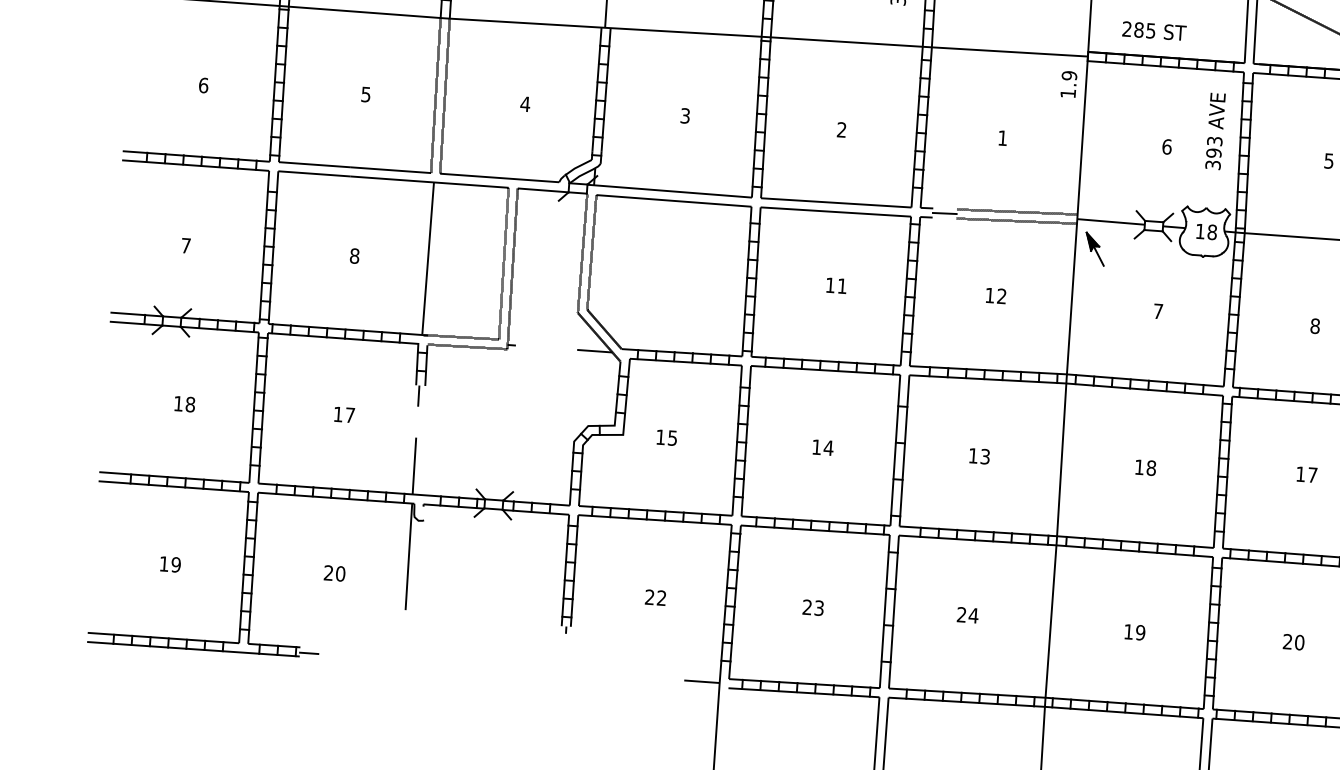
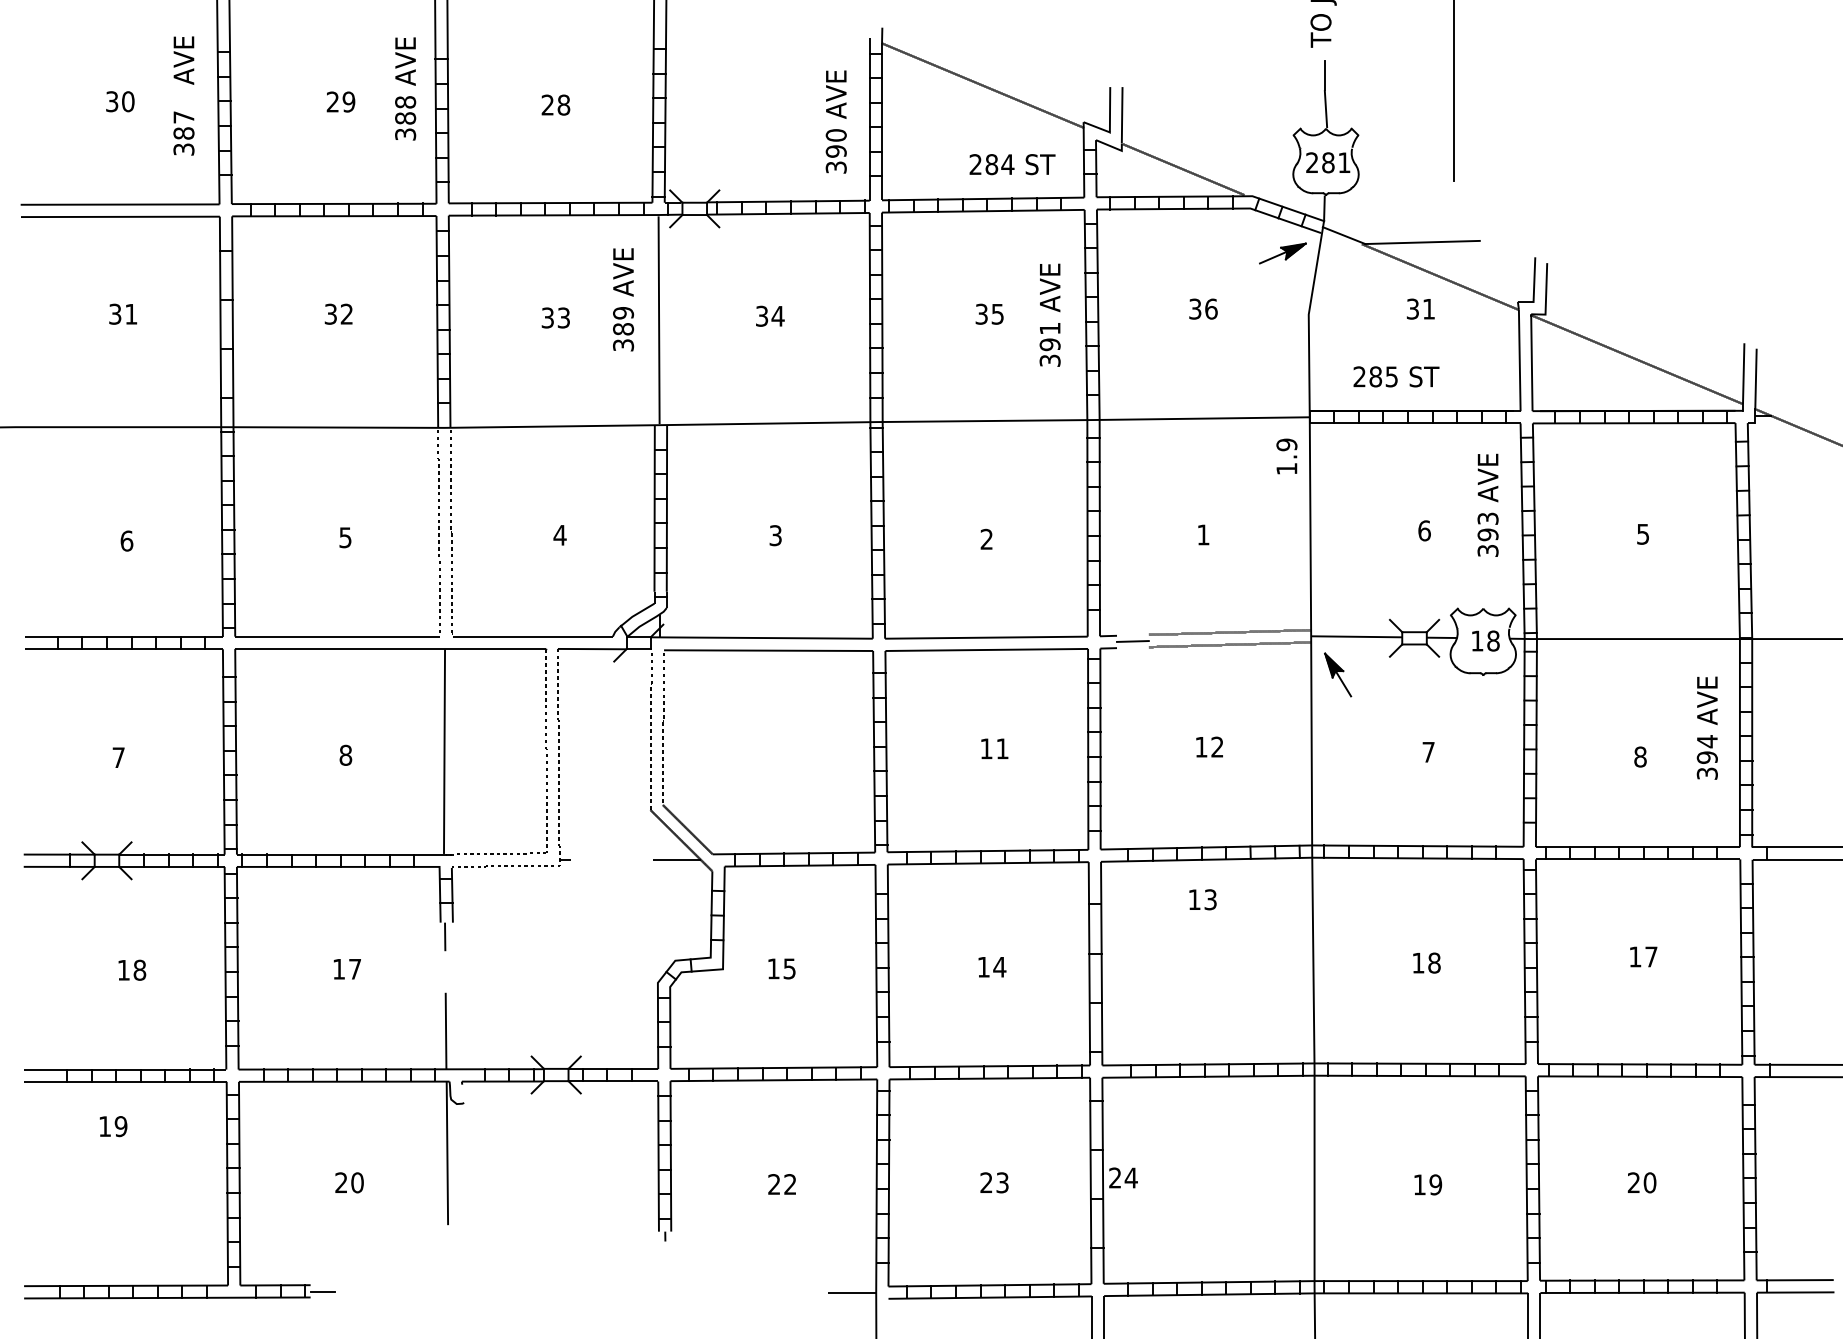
text: (979, 456) -> (1202, 899), moved
text: (170, 564) -> (113, 1126), moved
text: (967, 614) -> (1123, 1177), moved

